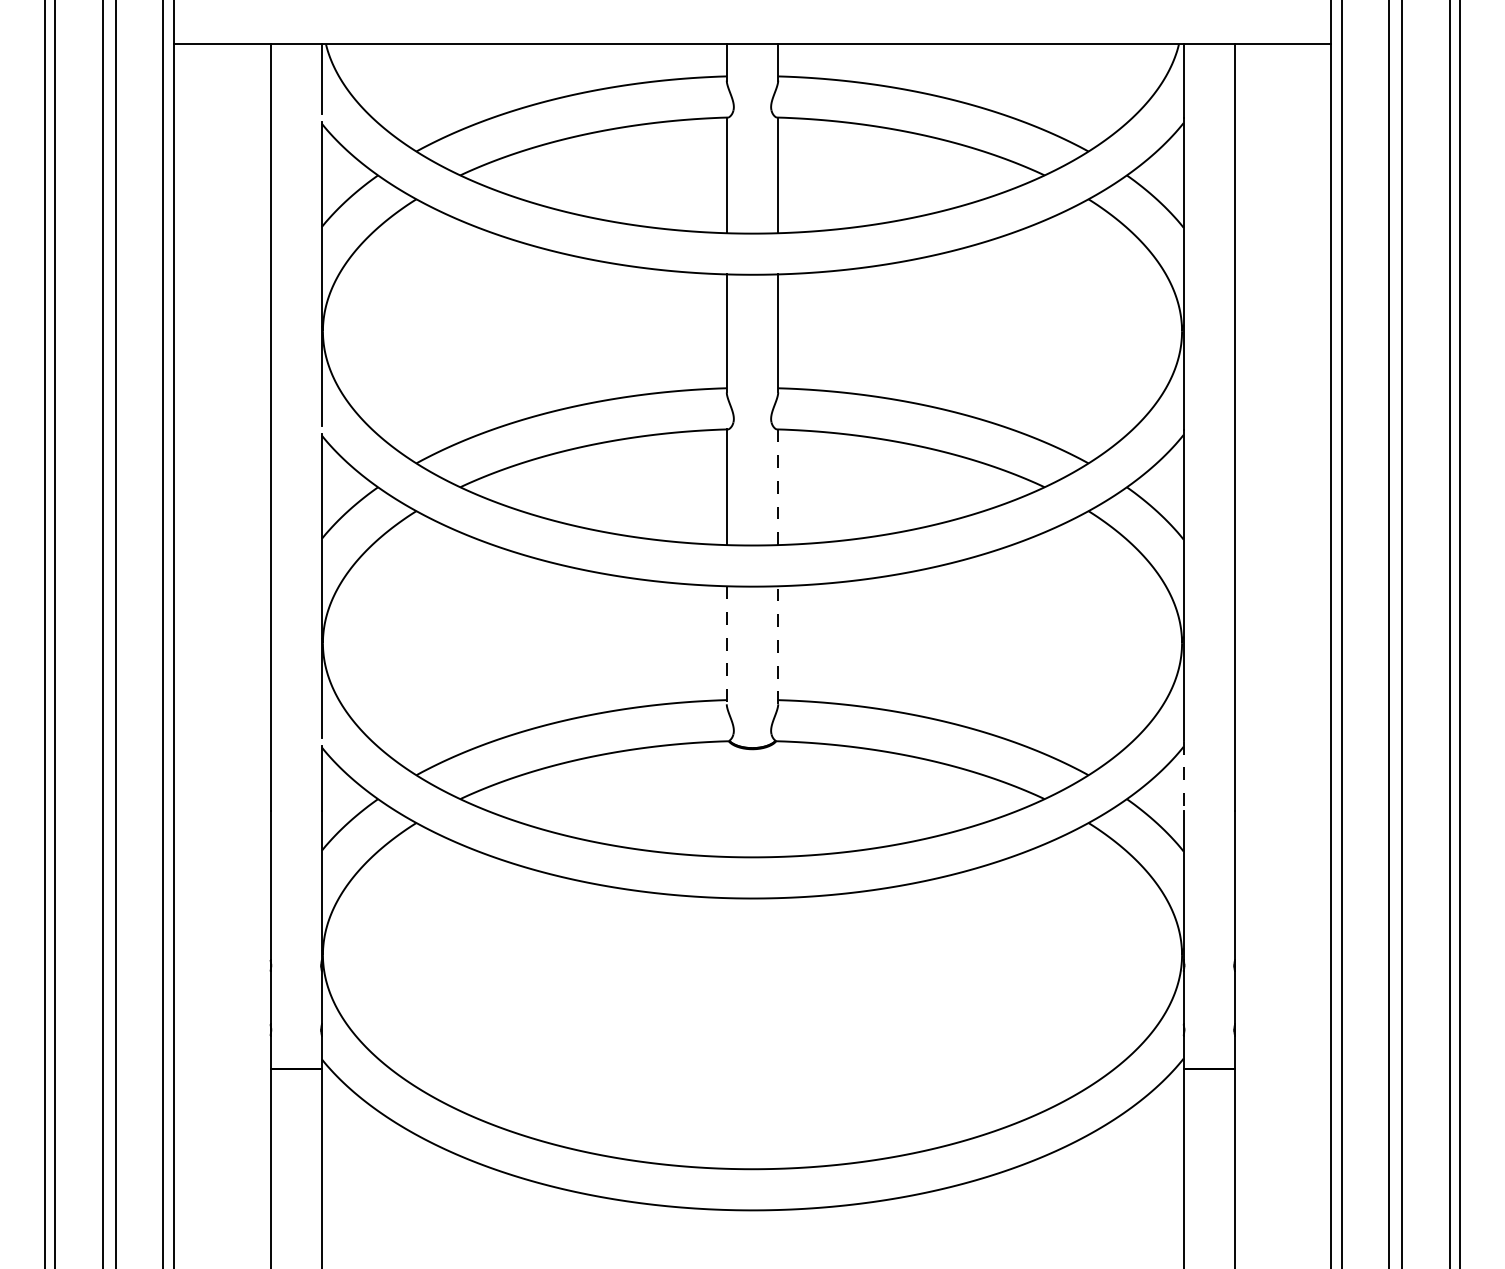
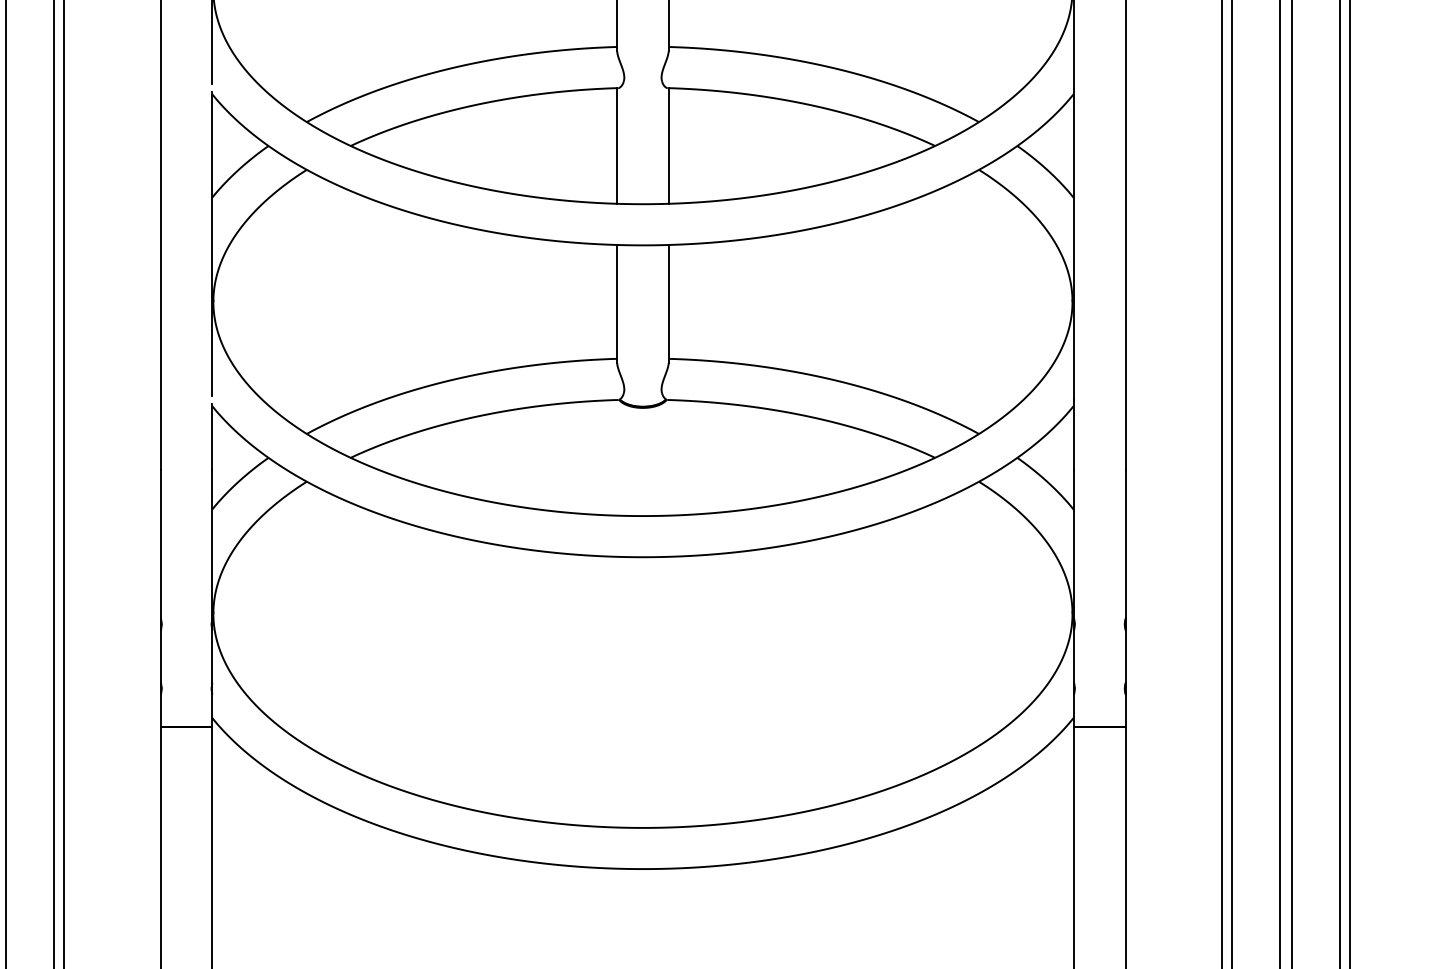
line: (778, 487) -> (668, 146), dashed -> solid
line: (778, 644) -> (668, 303), dashed -> solid
line: (726, 645) -> (616, 304), dashed -> solid
line: (1183, 776) -> (1073, 435), dashed -> solid

